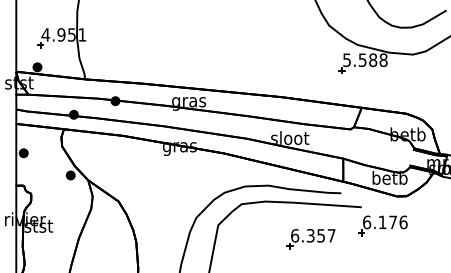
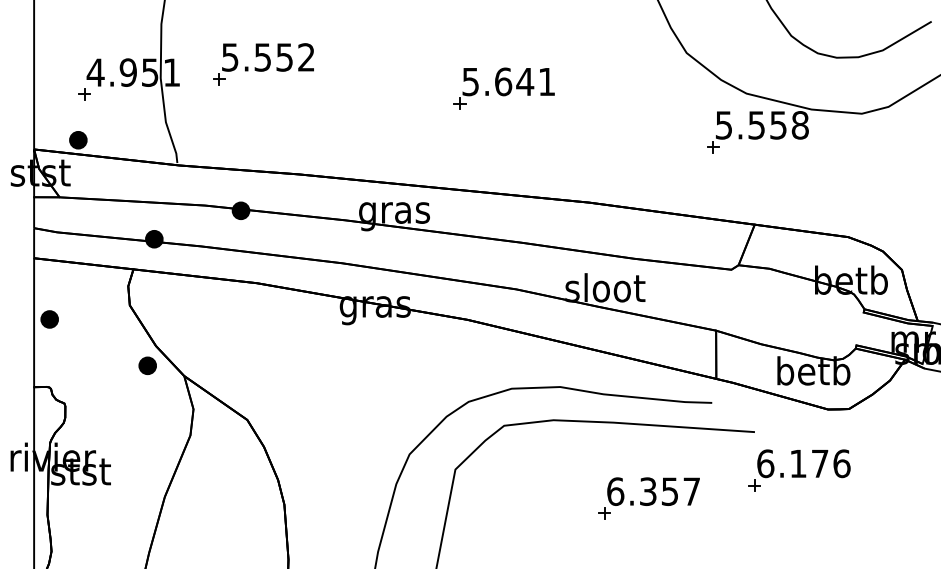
part: (125, 30) -> (261, 63), added
part: (241, 42) -> (503, 88), added
text: (373, 59) -> (779, 123), 5.588 -> 5.558

